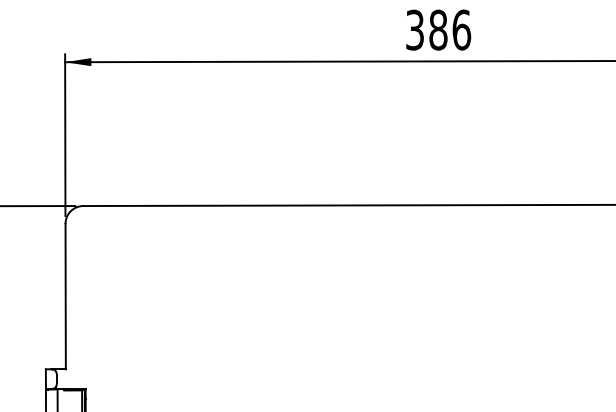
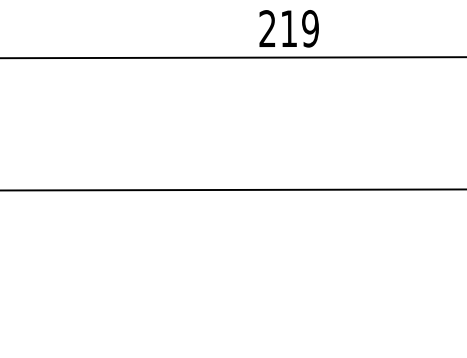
text: (438, 29) -> (289, 28), 386 -> 219

